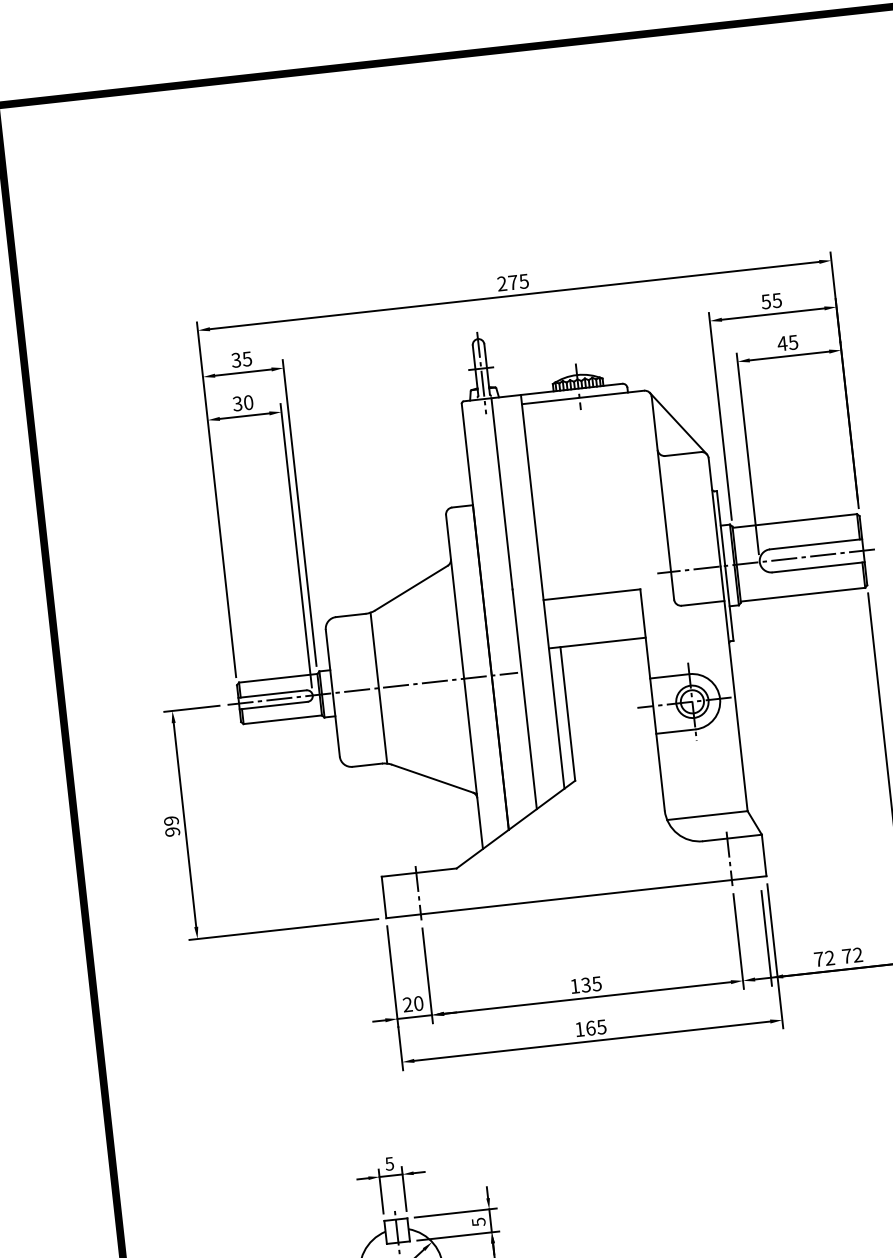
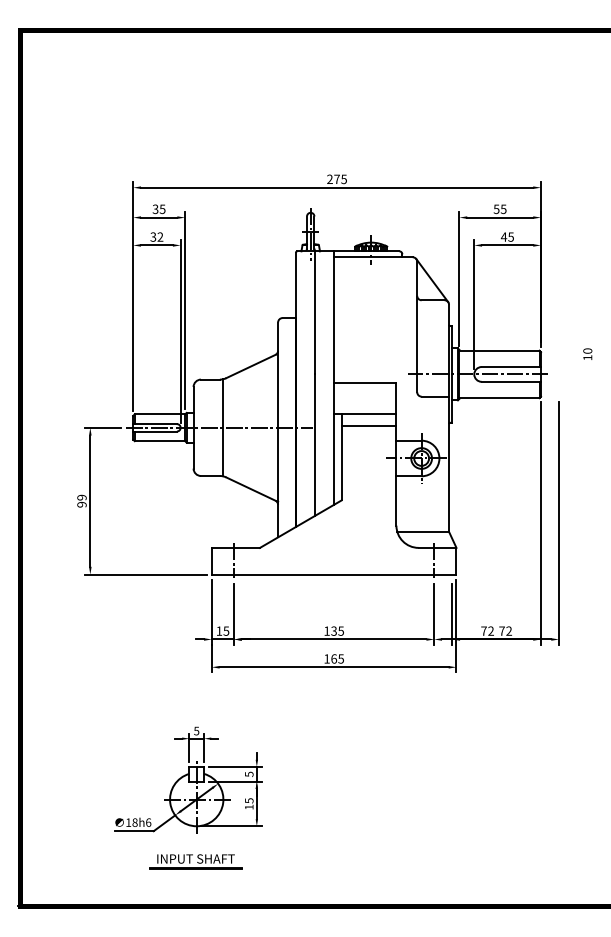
text: (248, 401) -> (160, 236), 30 -> 32
line: (604, 661) -> (368, 426), added
text: (412, 1003) -> (222, 630), 20 -> 15

